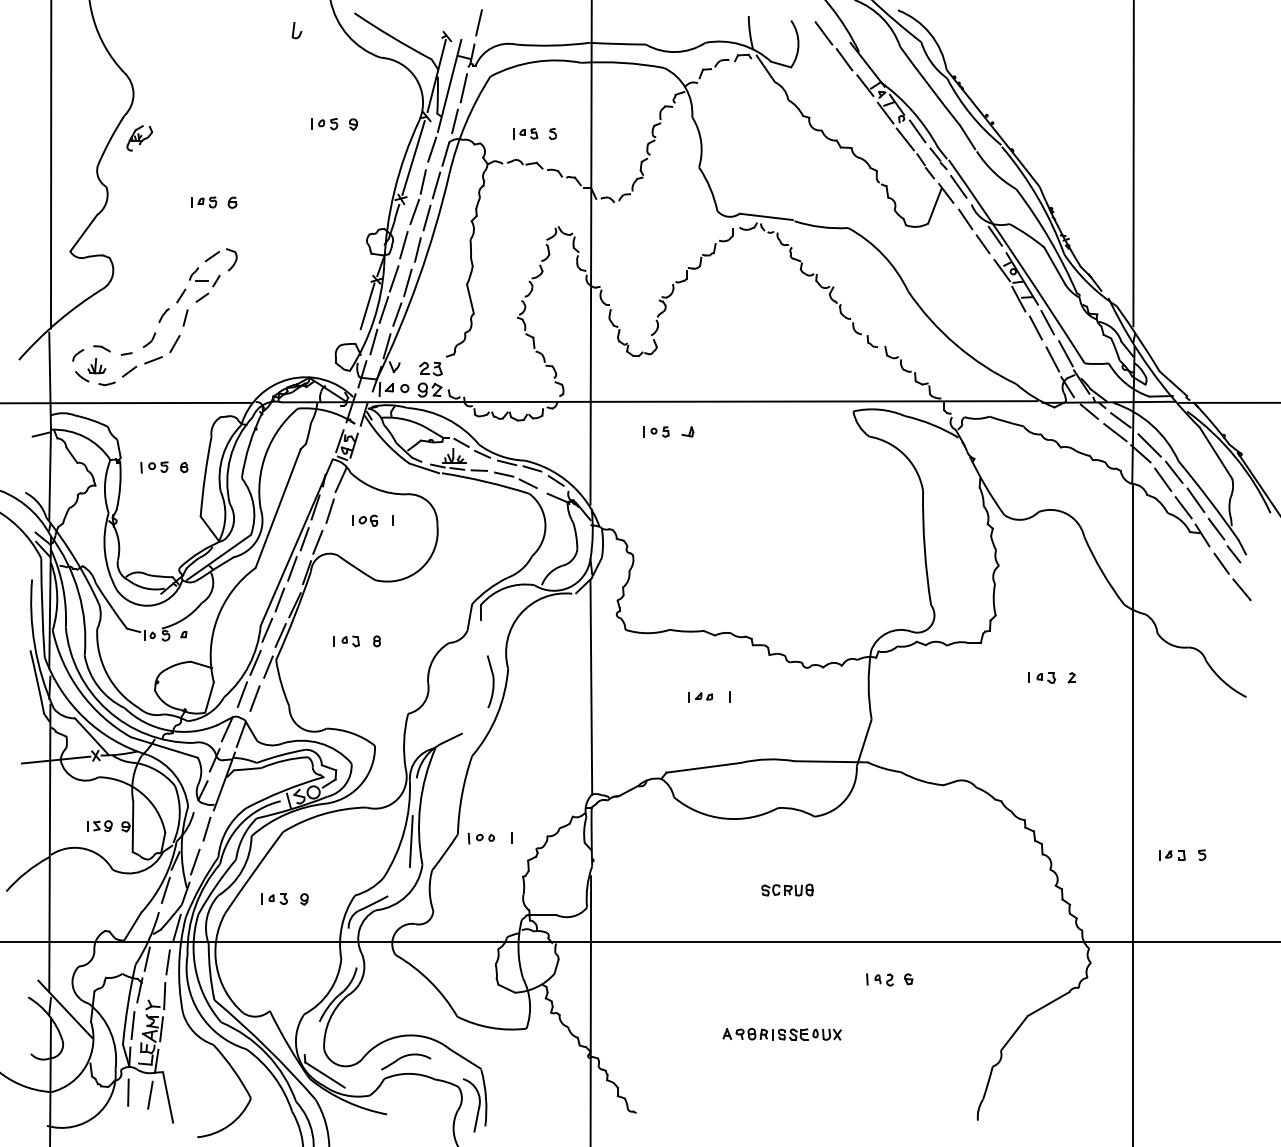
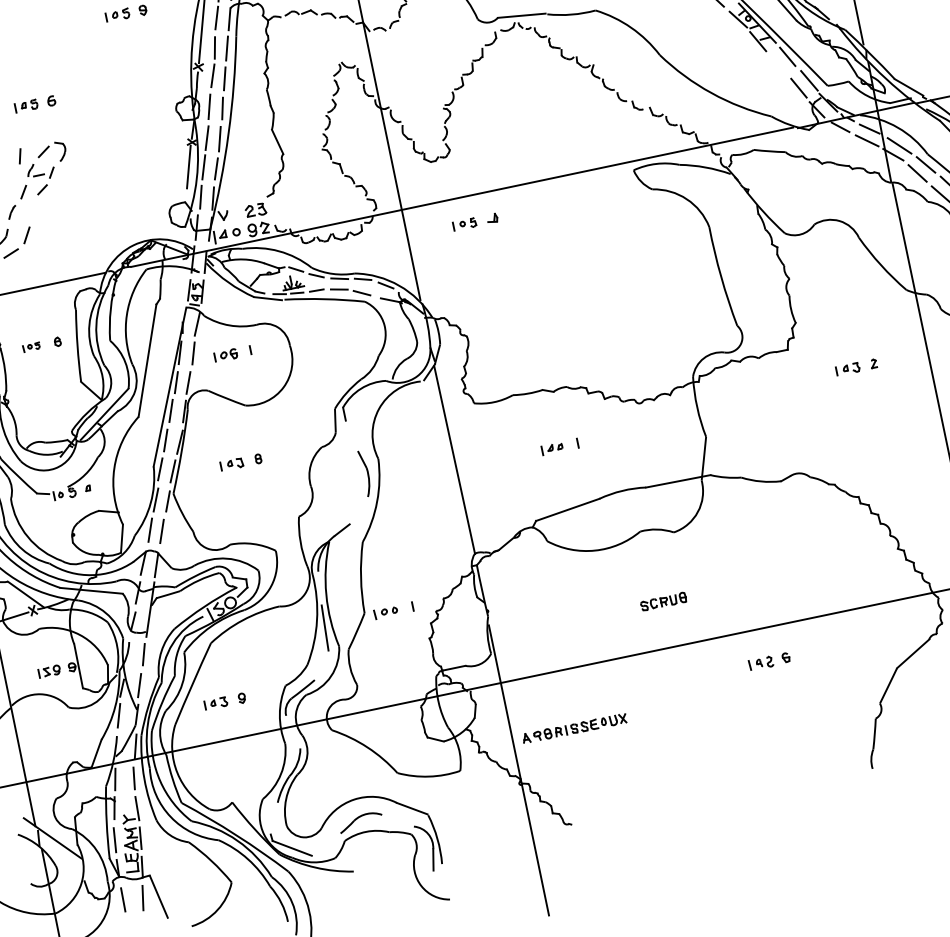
line: (185, 317) -> (19, 155), moved
line: (1035, 327) -> (777, 63), removed
part: (154, 467) -> (31, 347), size x0.7
part: (781, 1034) -> (574, 728), moved

